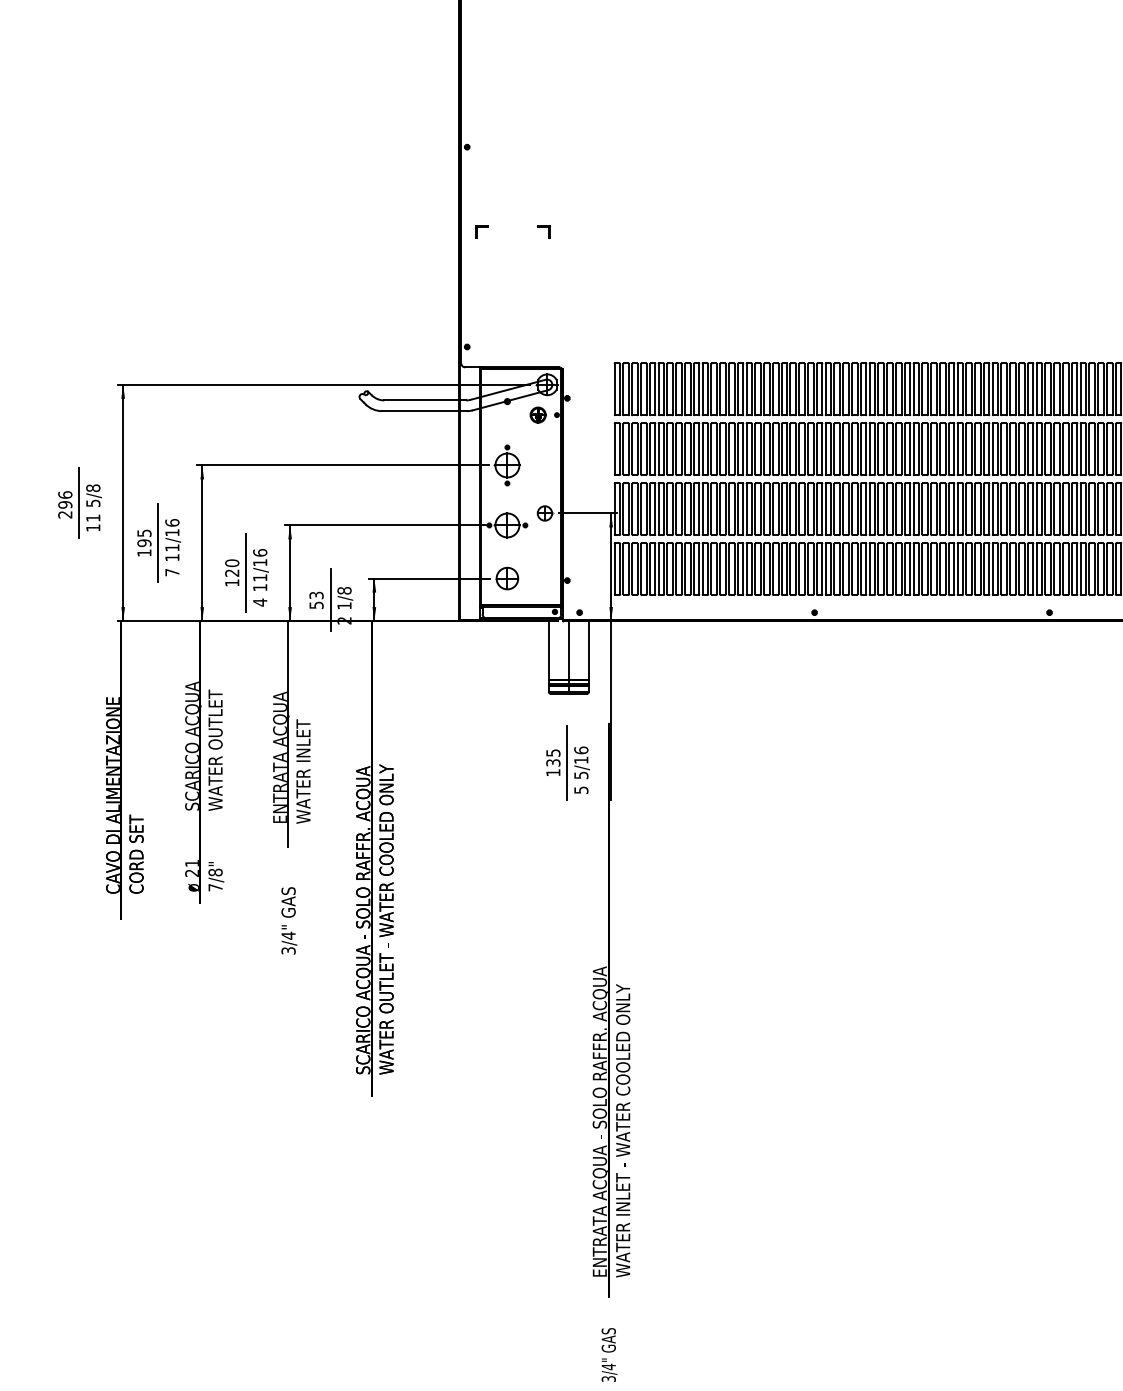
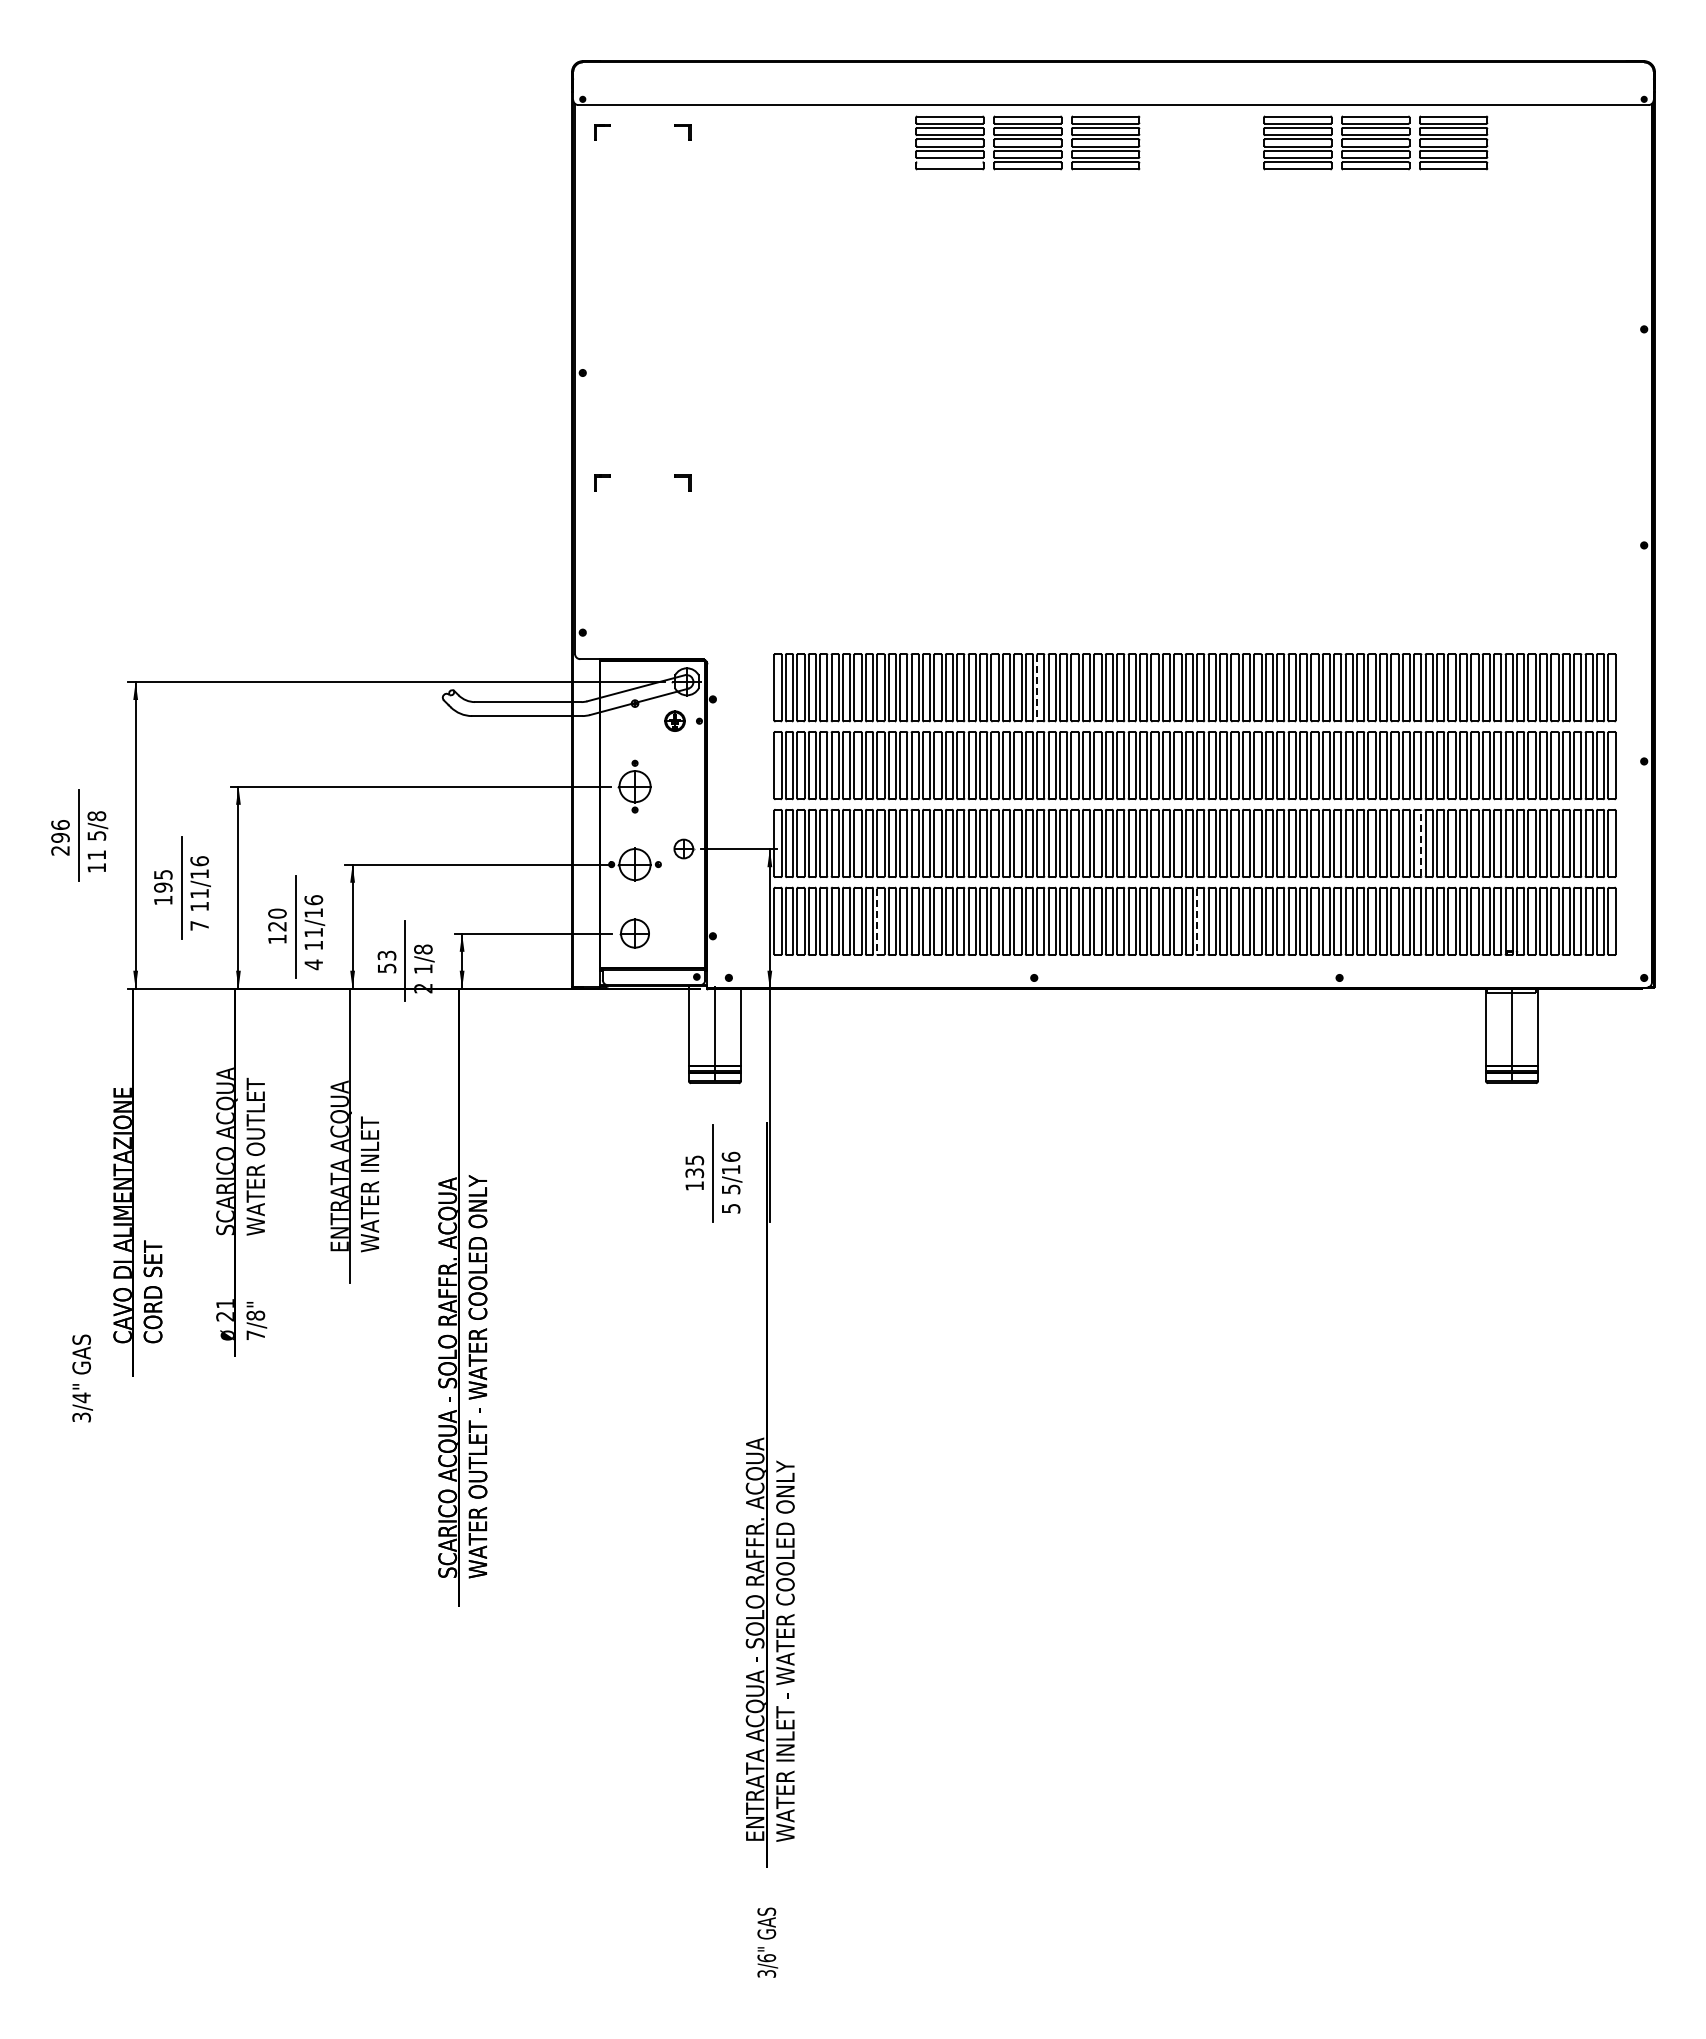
line: (817, 389) -> (1037, 687), solid -> dashed
line: (1112, 509) -> (1421, 843), solid -> dashed
line: (693, 569) -> (877, 921), solid -> dashed
line: (940, 569) -> (1197, 921), solid -> dashed
text: (289, 920) -> (82, 1378), moved
text: (608, 1367) -> (766, 1958), 3/4" -> 3/6"

